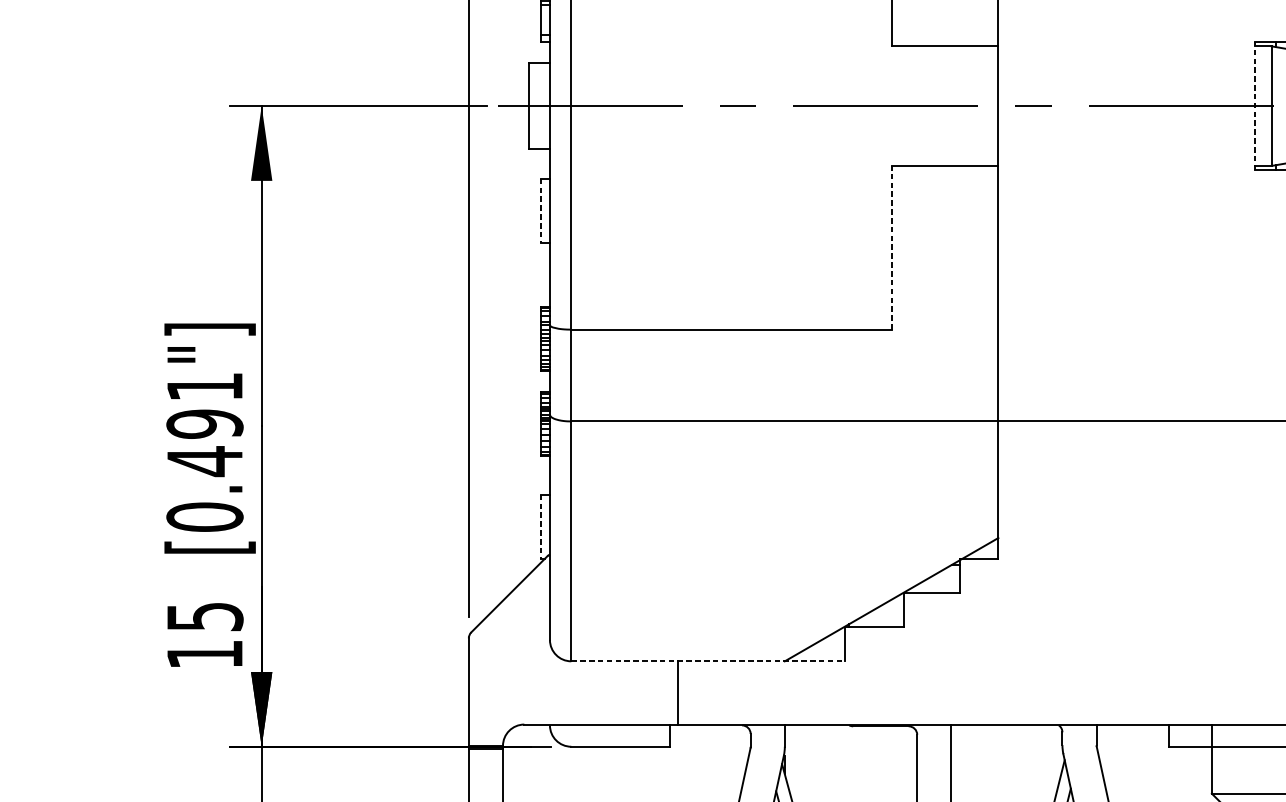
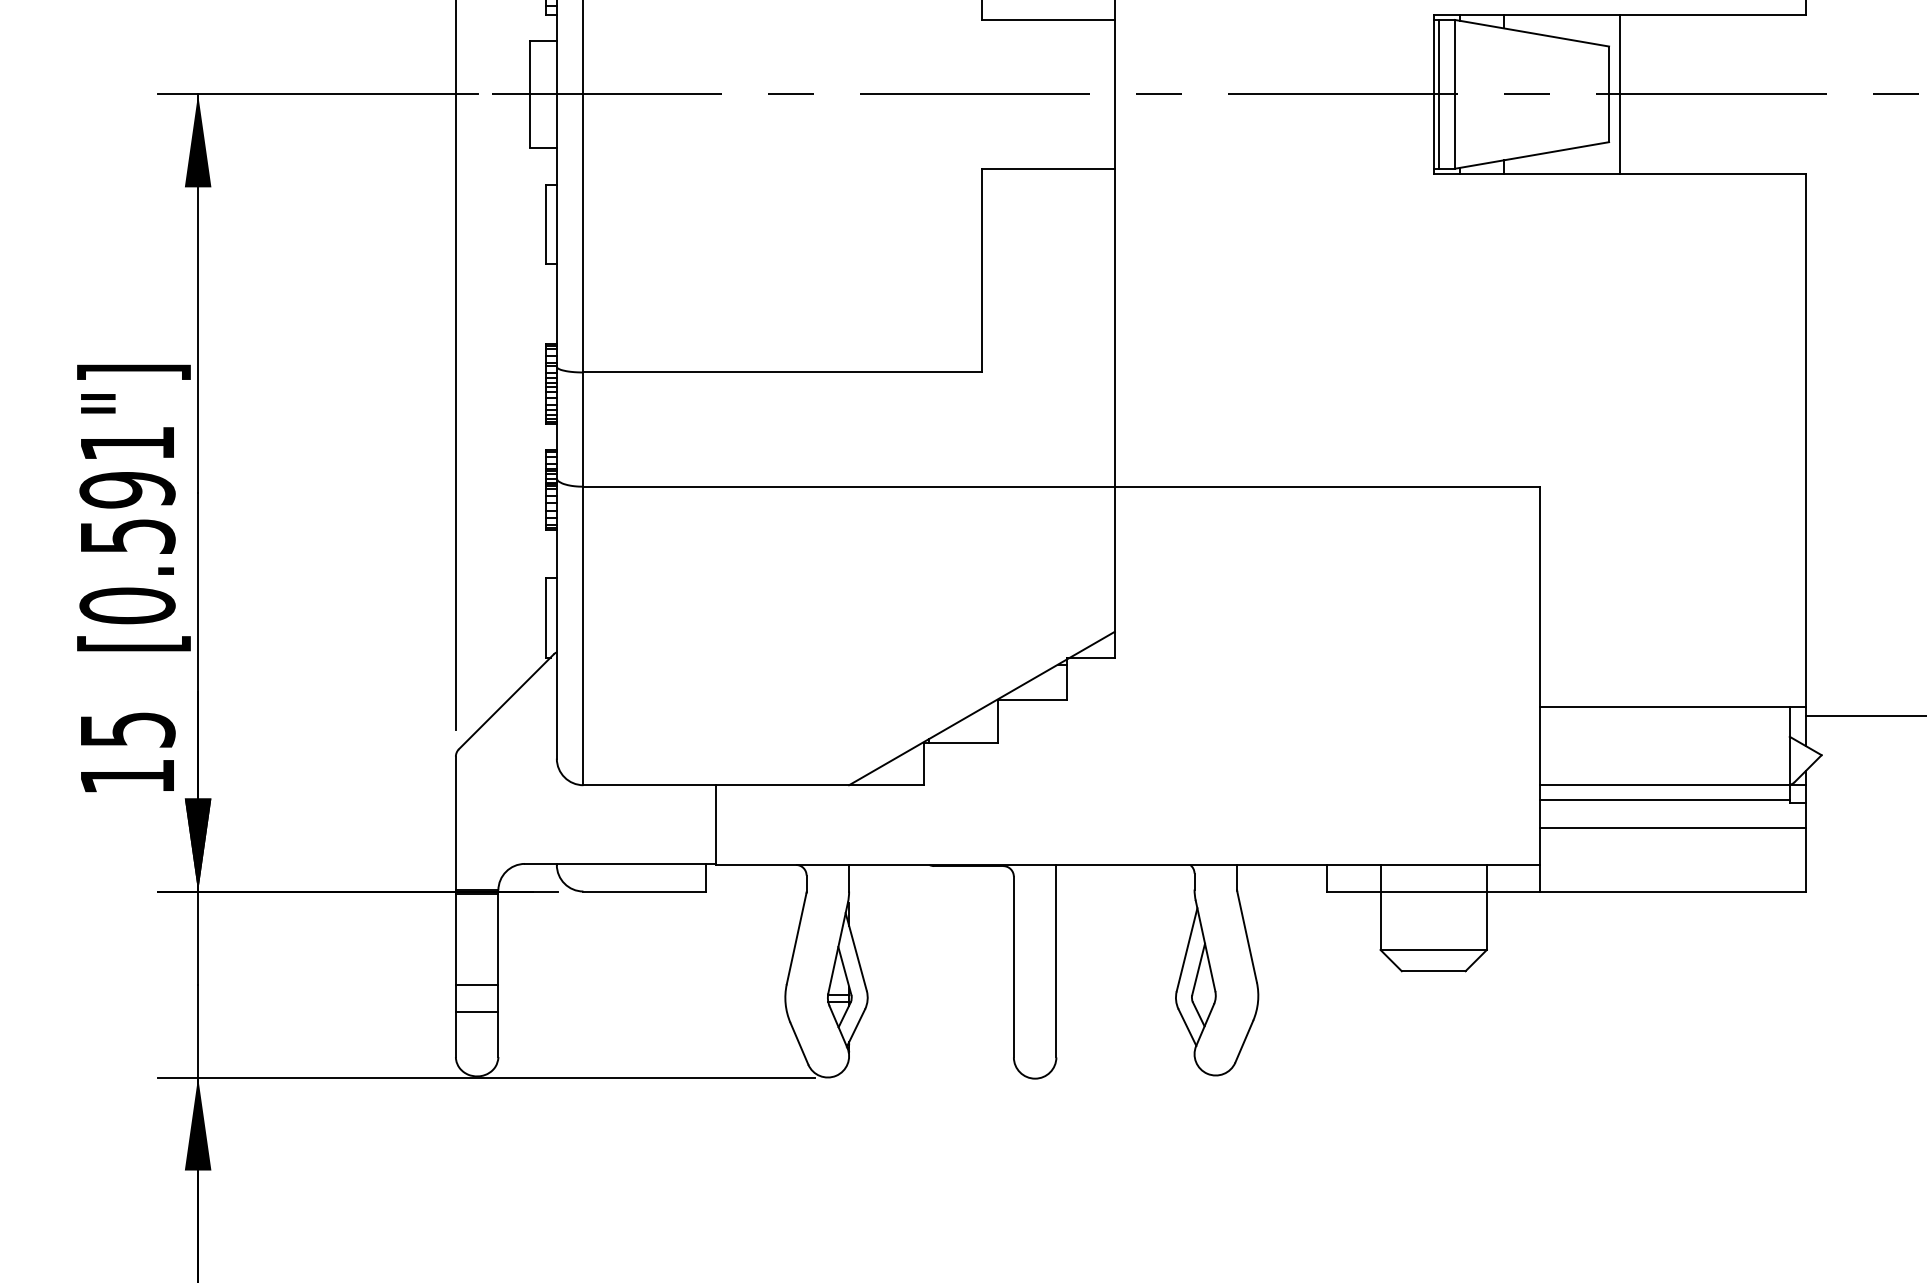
line: (1259, 105) -> (1439, 93), added
line: (1254, 106) -> (1433, 94), dashed -> solid
line: (541, 210) -> (546, 224), dashed -> solid
line: (891, 247) -> (981, 270), dashed -> solid
text: (205, 461) -> (128, 536), [0.491"] -> [0.591"]
line: (541, 526) -> (546, 617), dashed -> solid
line: (707, 661) -> (753, 785), dashed -> solid

